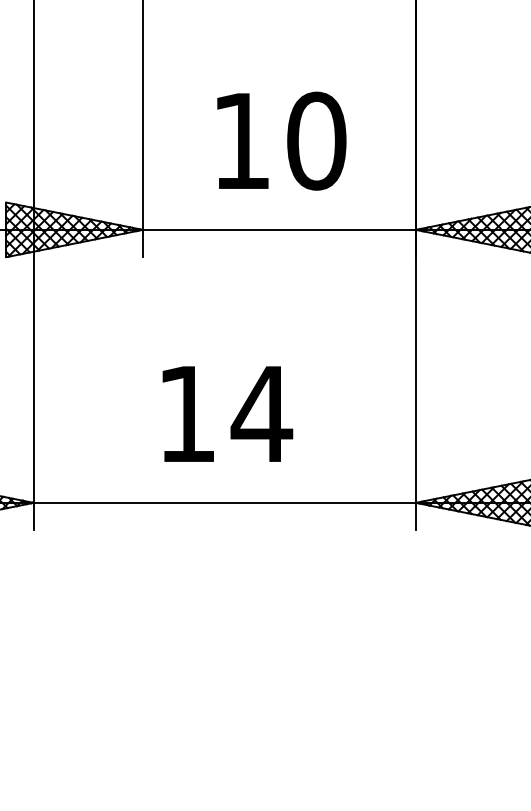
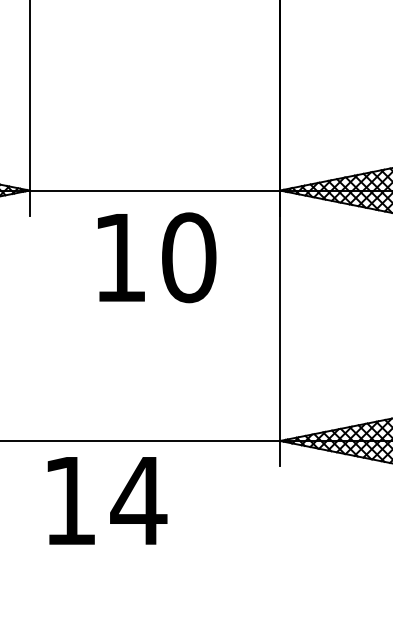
text: (281, 140) -> (156, 257), moved
text: (227, 413) -> (107, 500), moved

